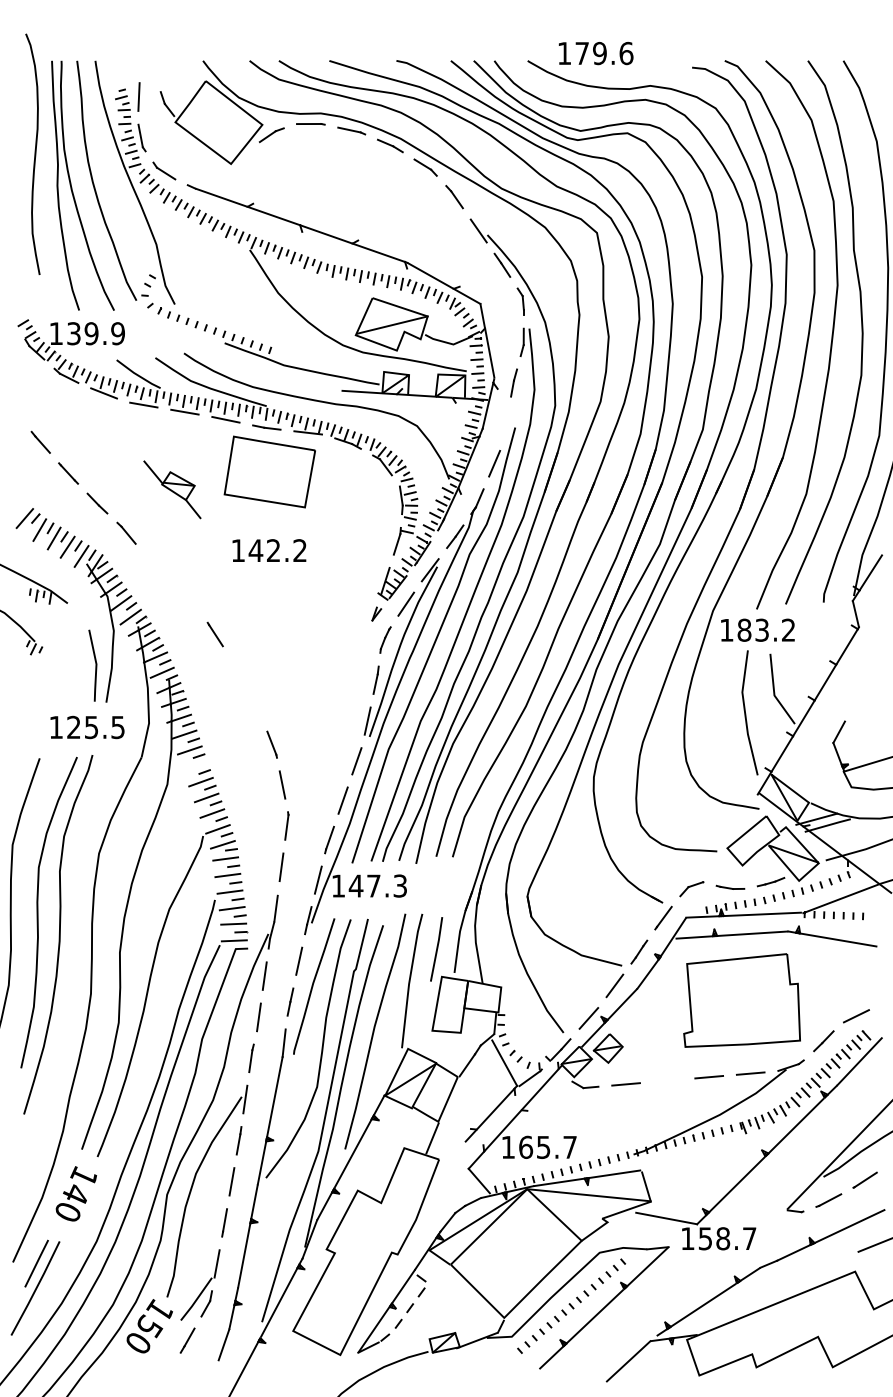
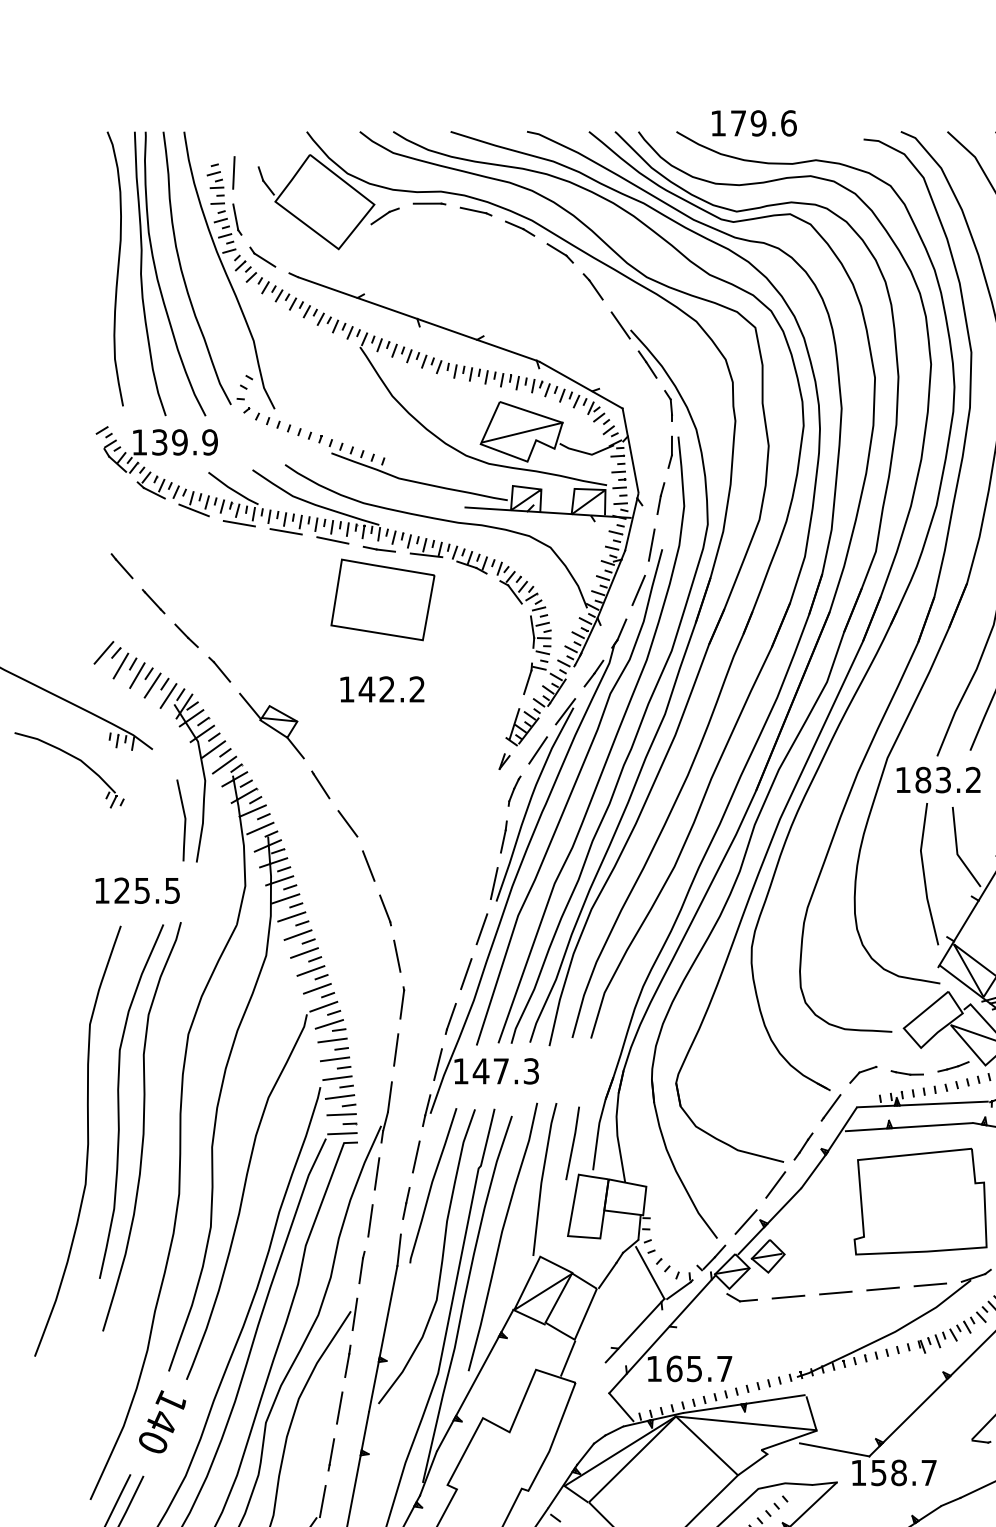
curve: (34, 153) -> (117, 267), moved
line: (505, 423) -> (651, 544), added
part: (172, 489) -> (272, 725), moved
line: (238, 668) -> (347, 823), added
line: (257, 705) -> (368, 865), added
text: (87, 727) -> (137, 890), moved
line: (195, 766) -> (298, 935), added
line: (667, 1080) -> (835, 1292), added

